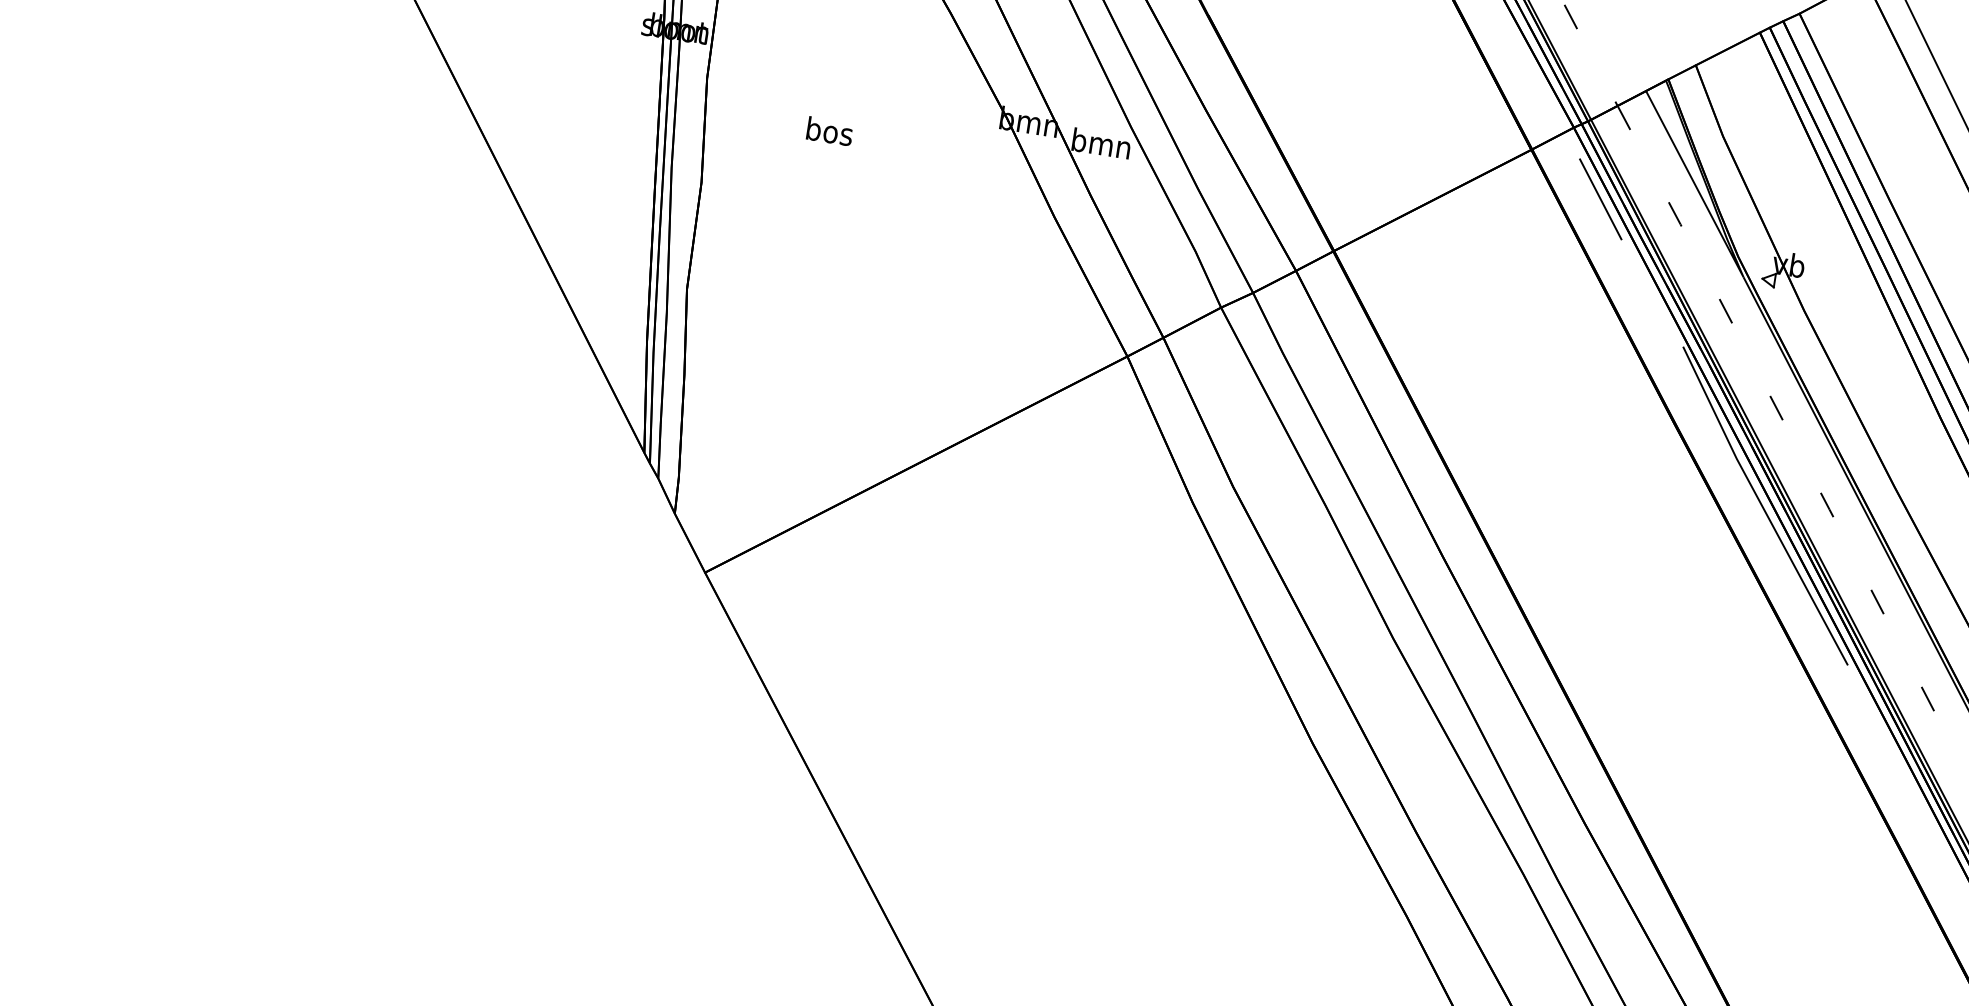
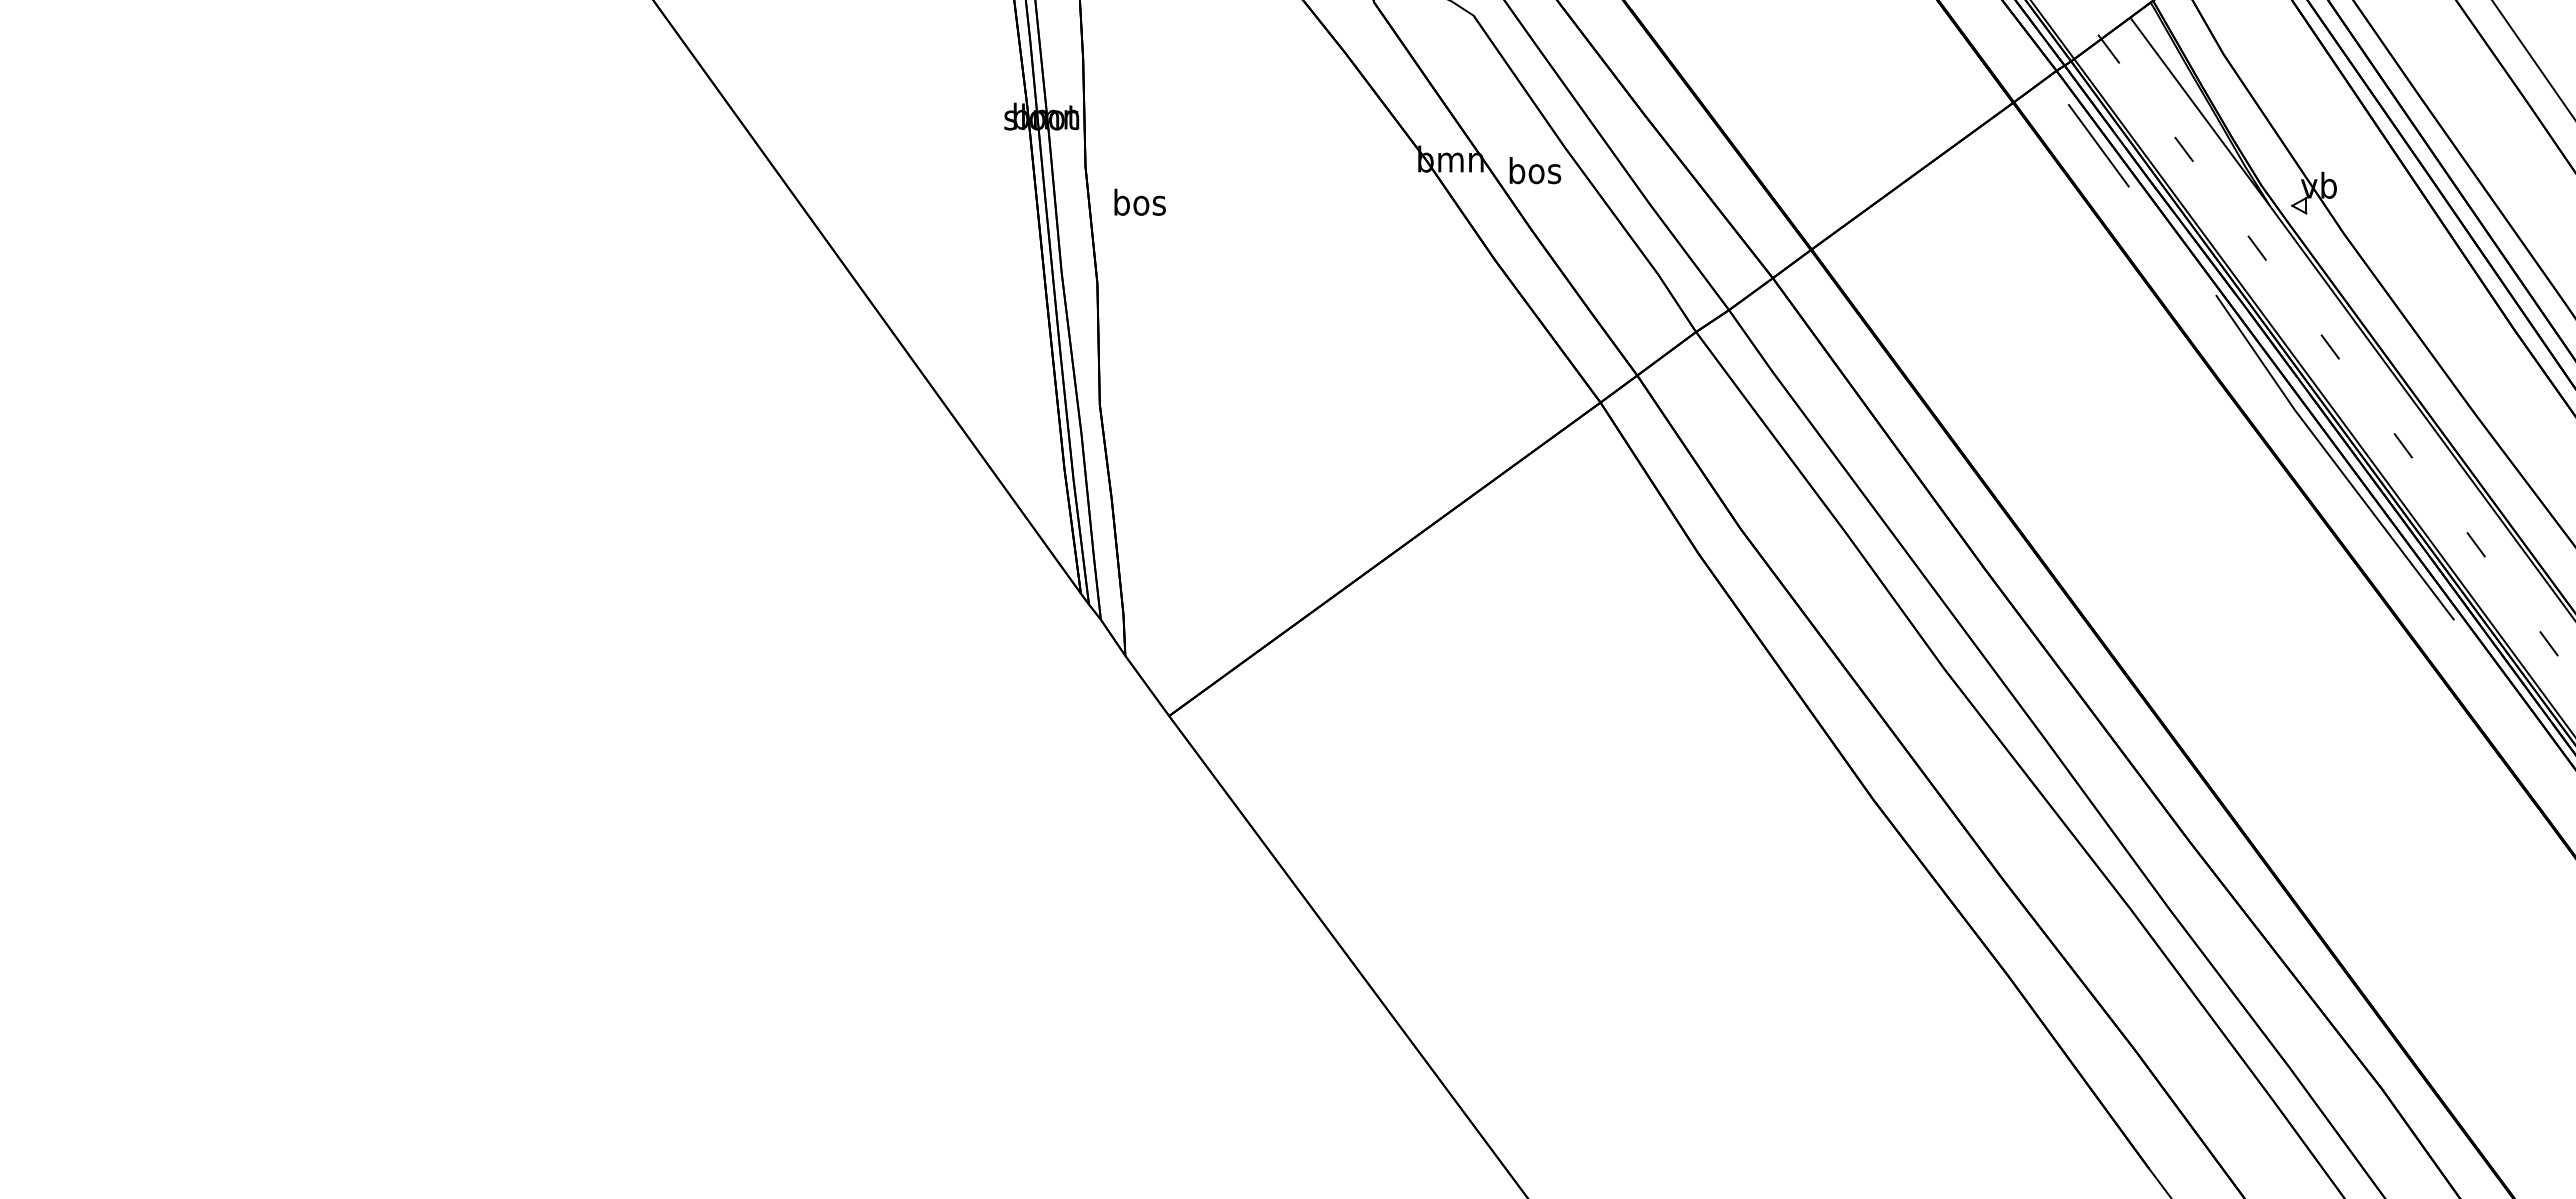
text: (829, 130) -> (1139, 201), moved
text: (1101, 143) -> (1534, 170), bmn -> bos

